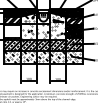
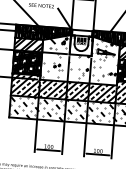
hatch: (12, 30) -> (27, 62), added

